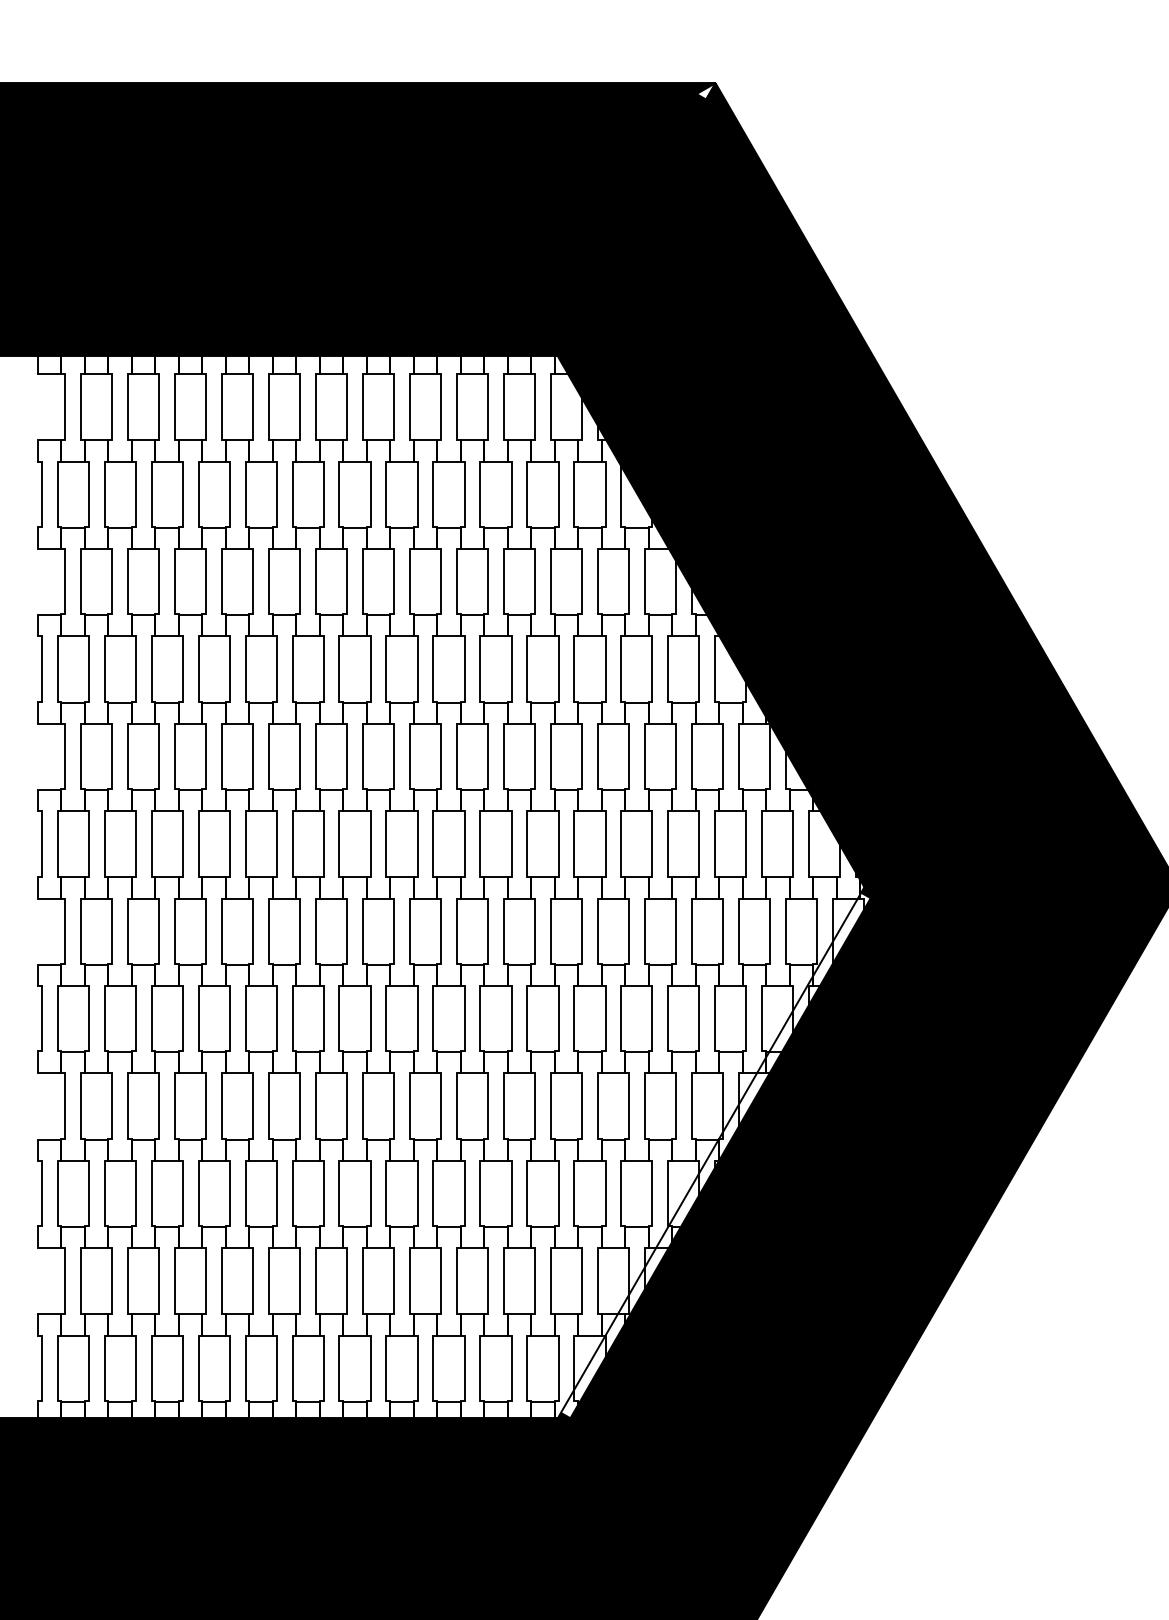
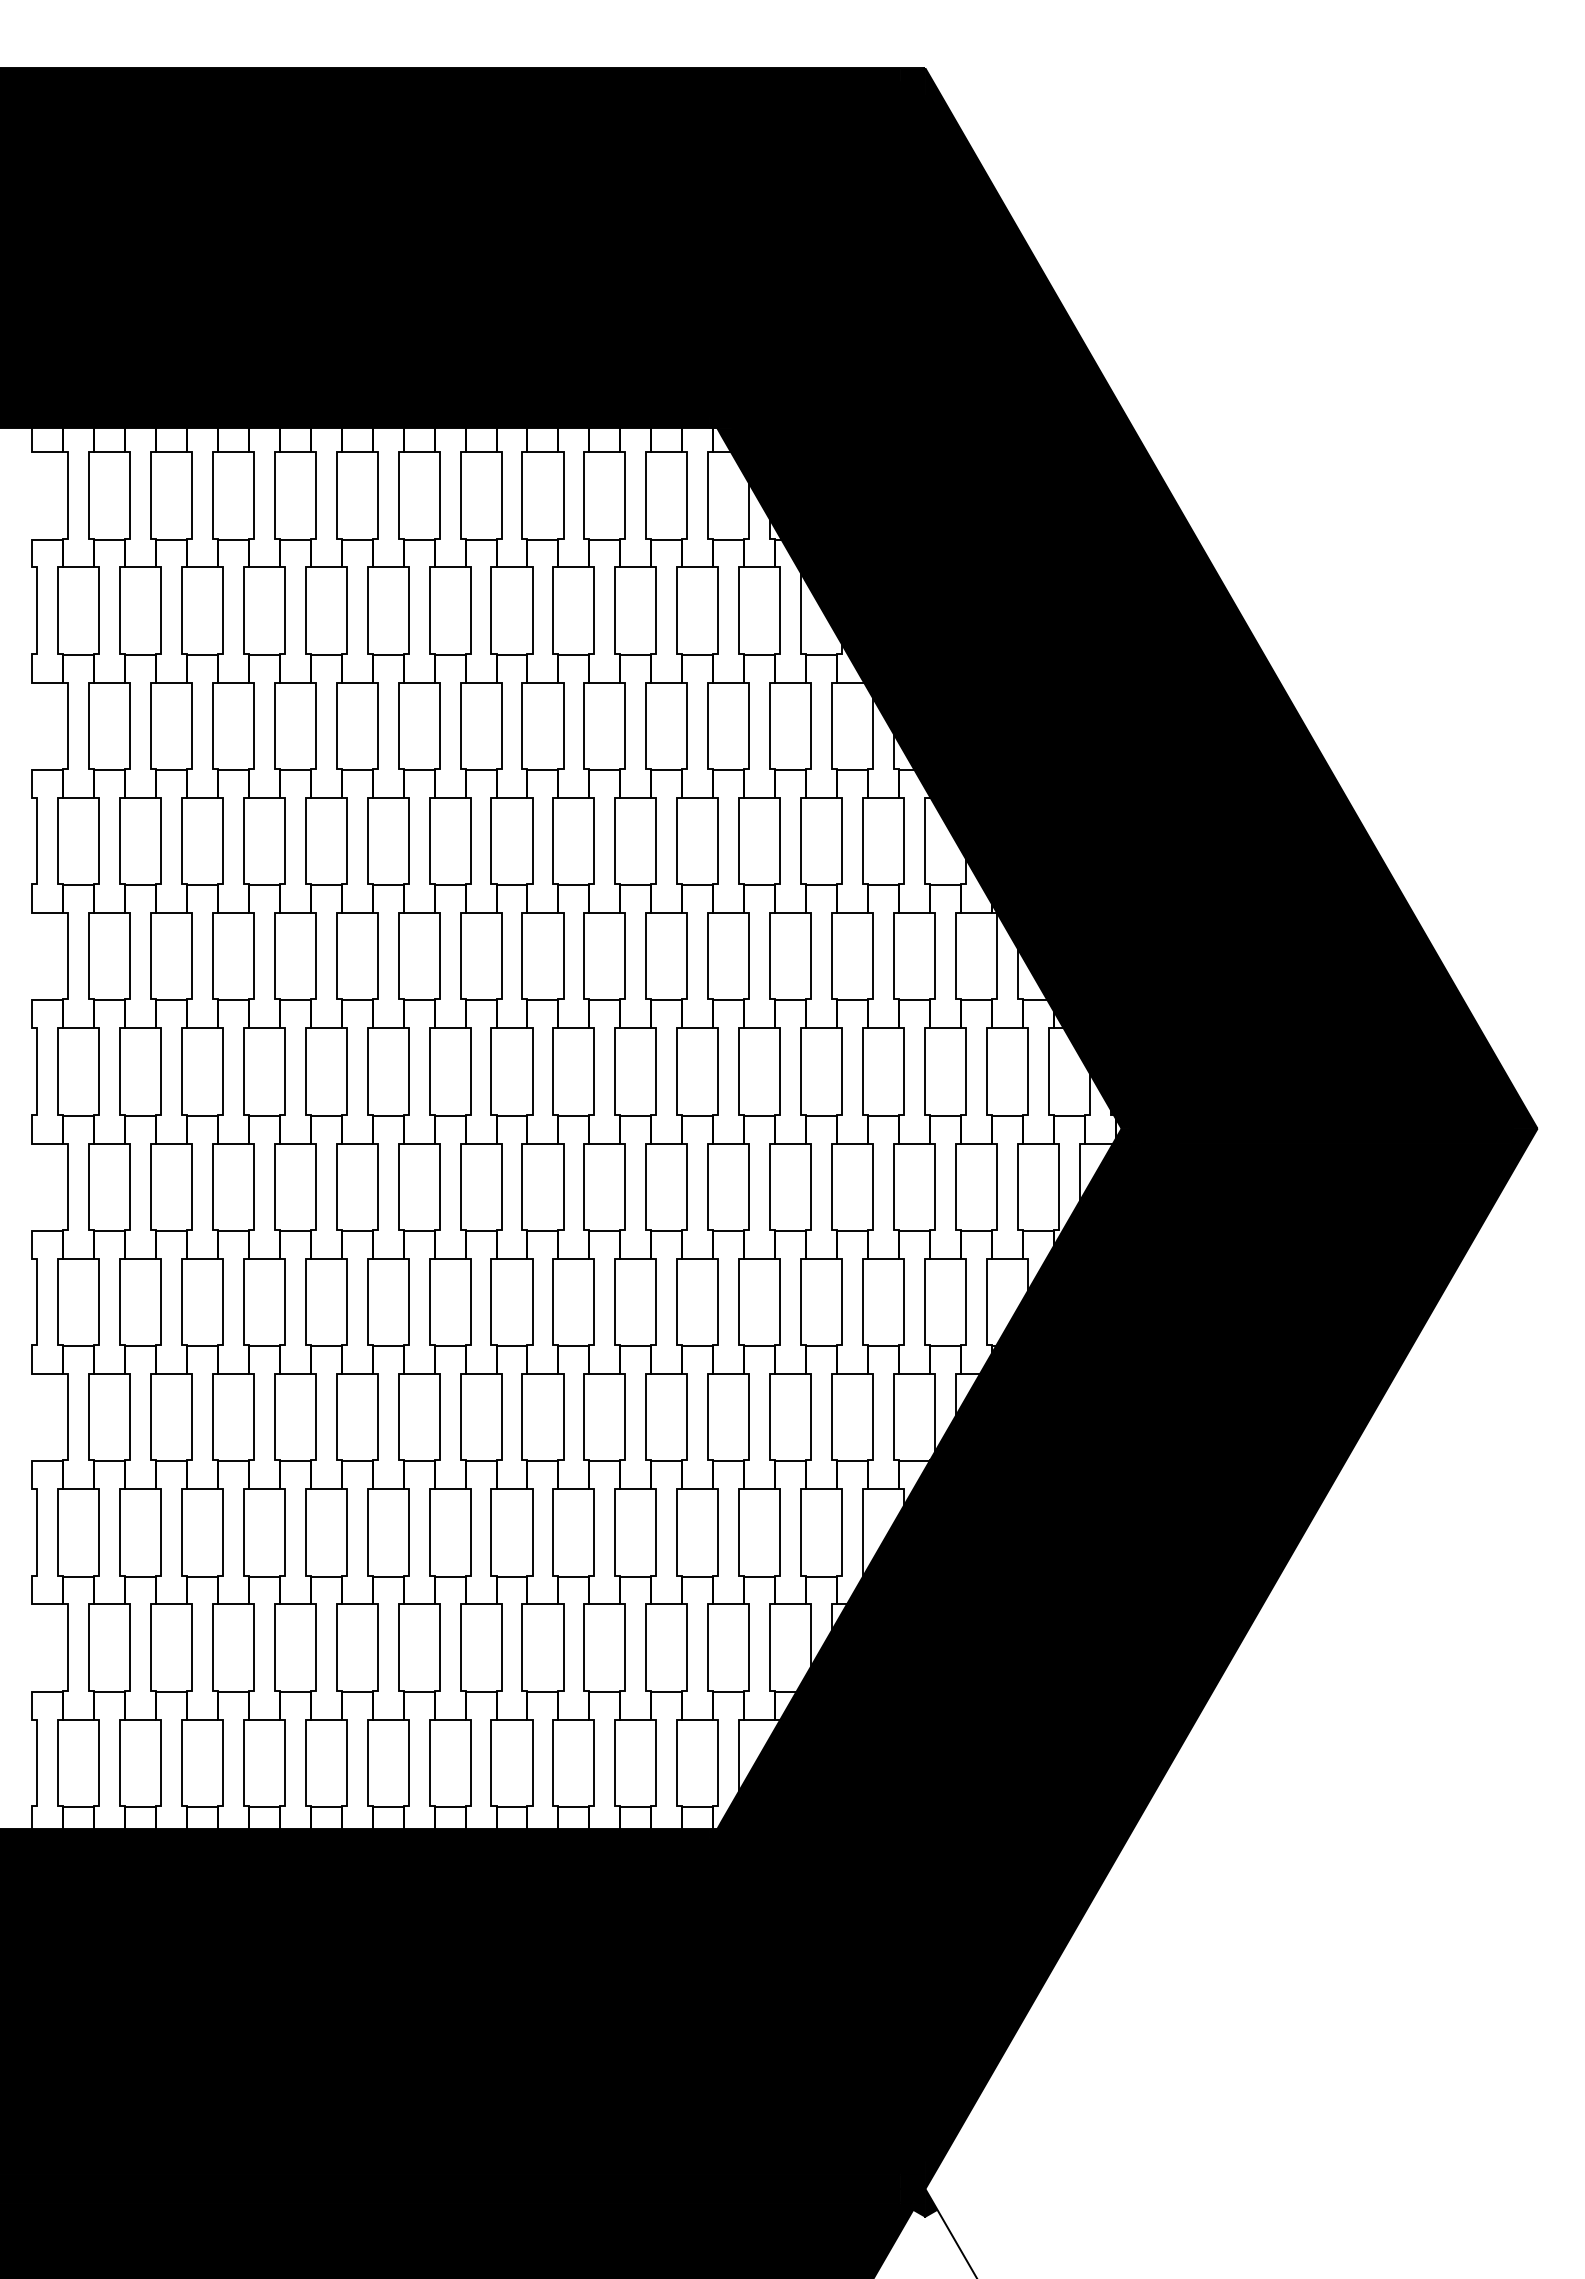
fill: (705, 90) -> (912, 78), added
fill: (715, 1154) -> (925, 1481), added

